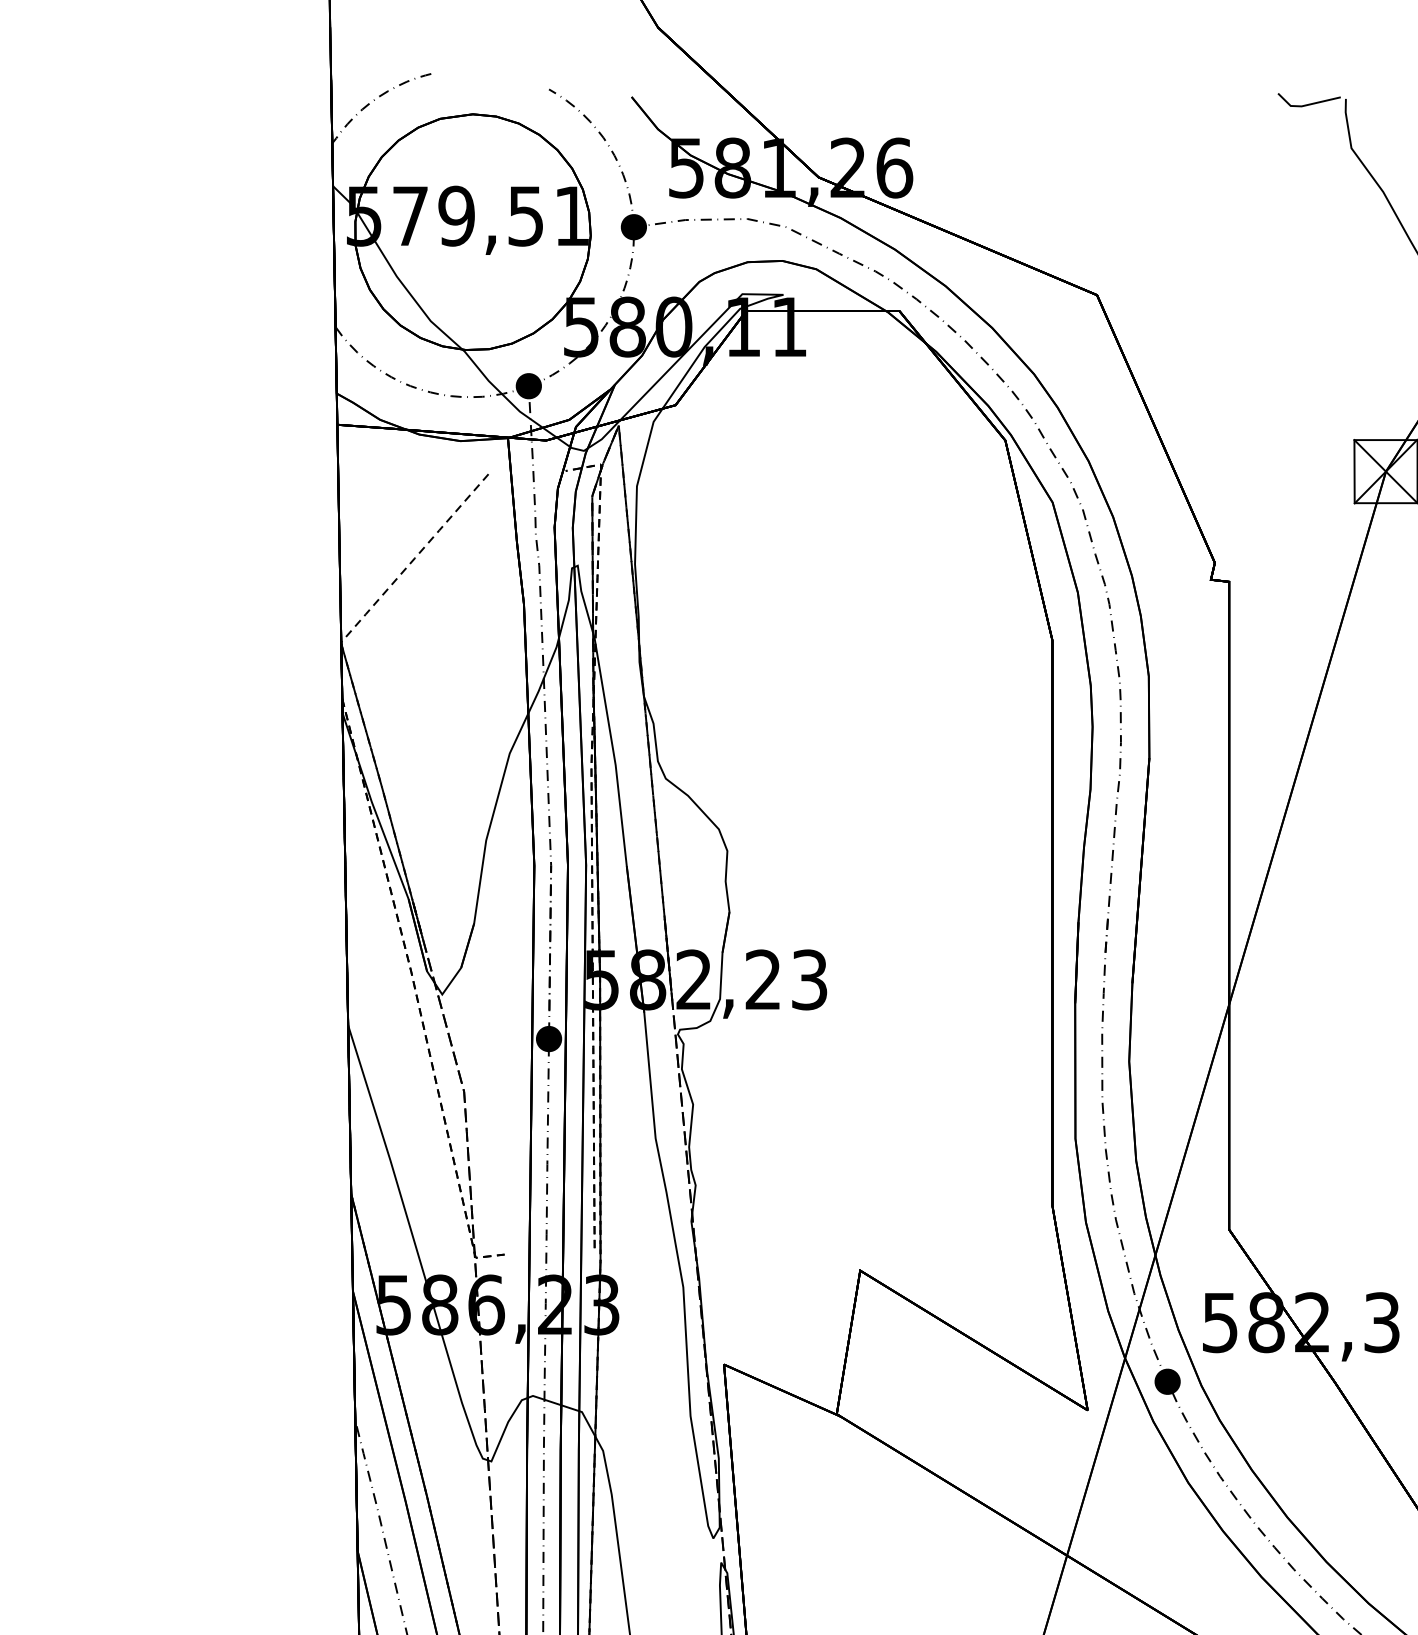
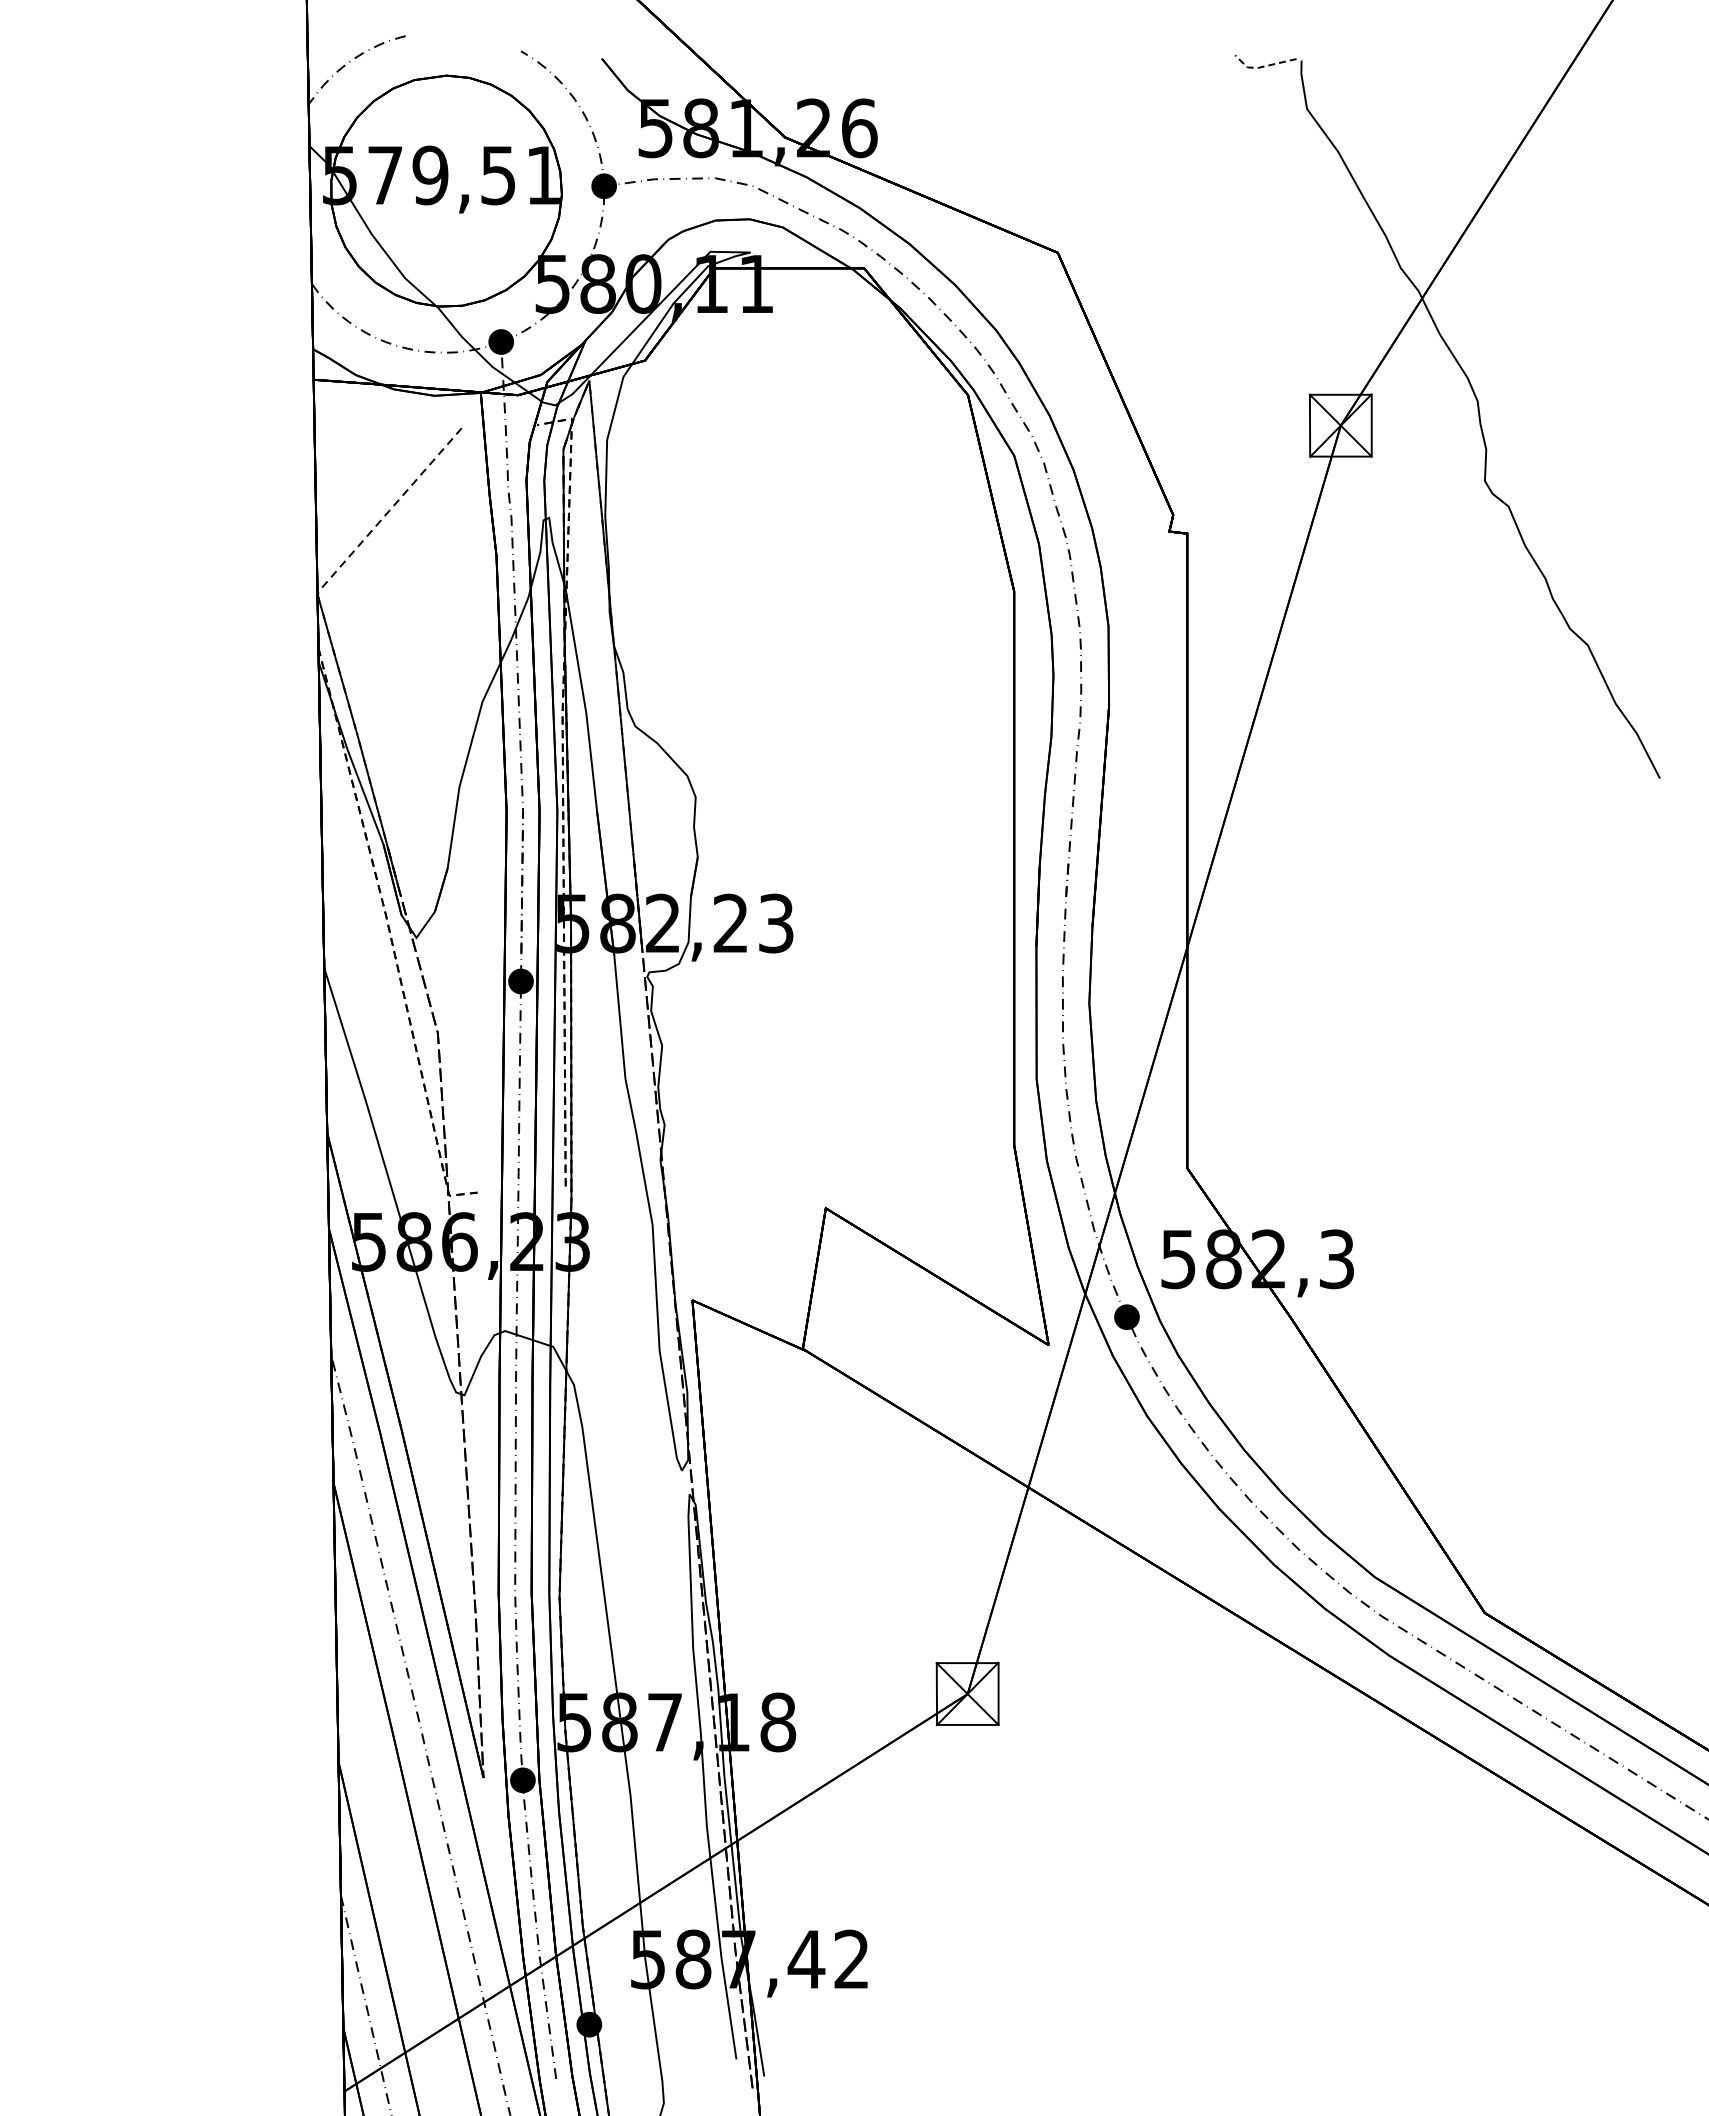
line: (1306, 105) -> (1262, 67), solid -> dashed

